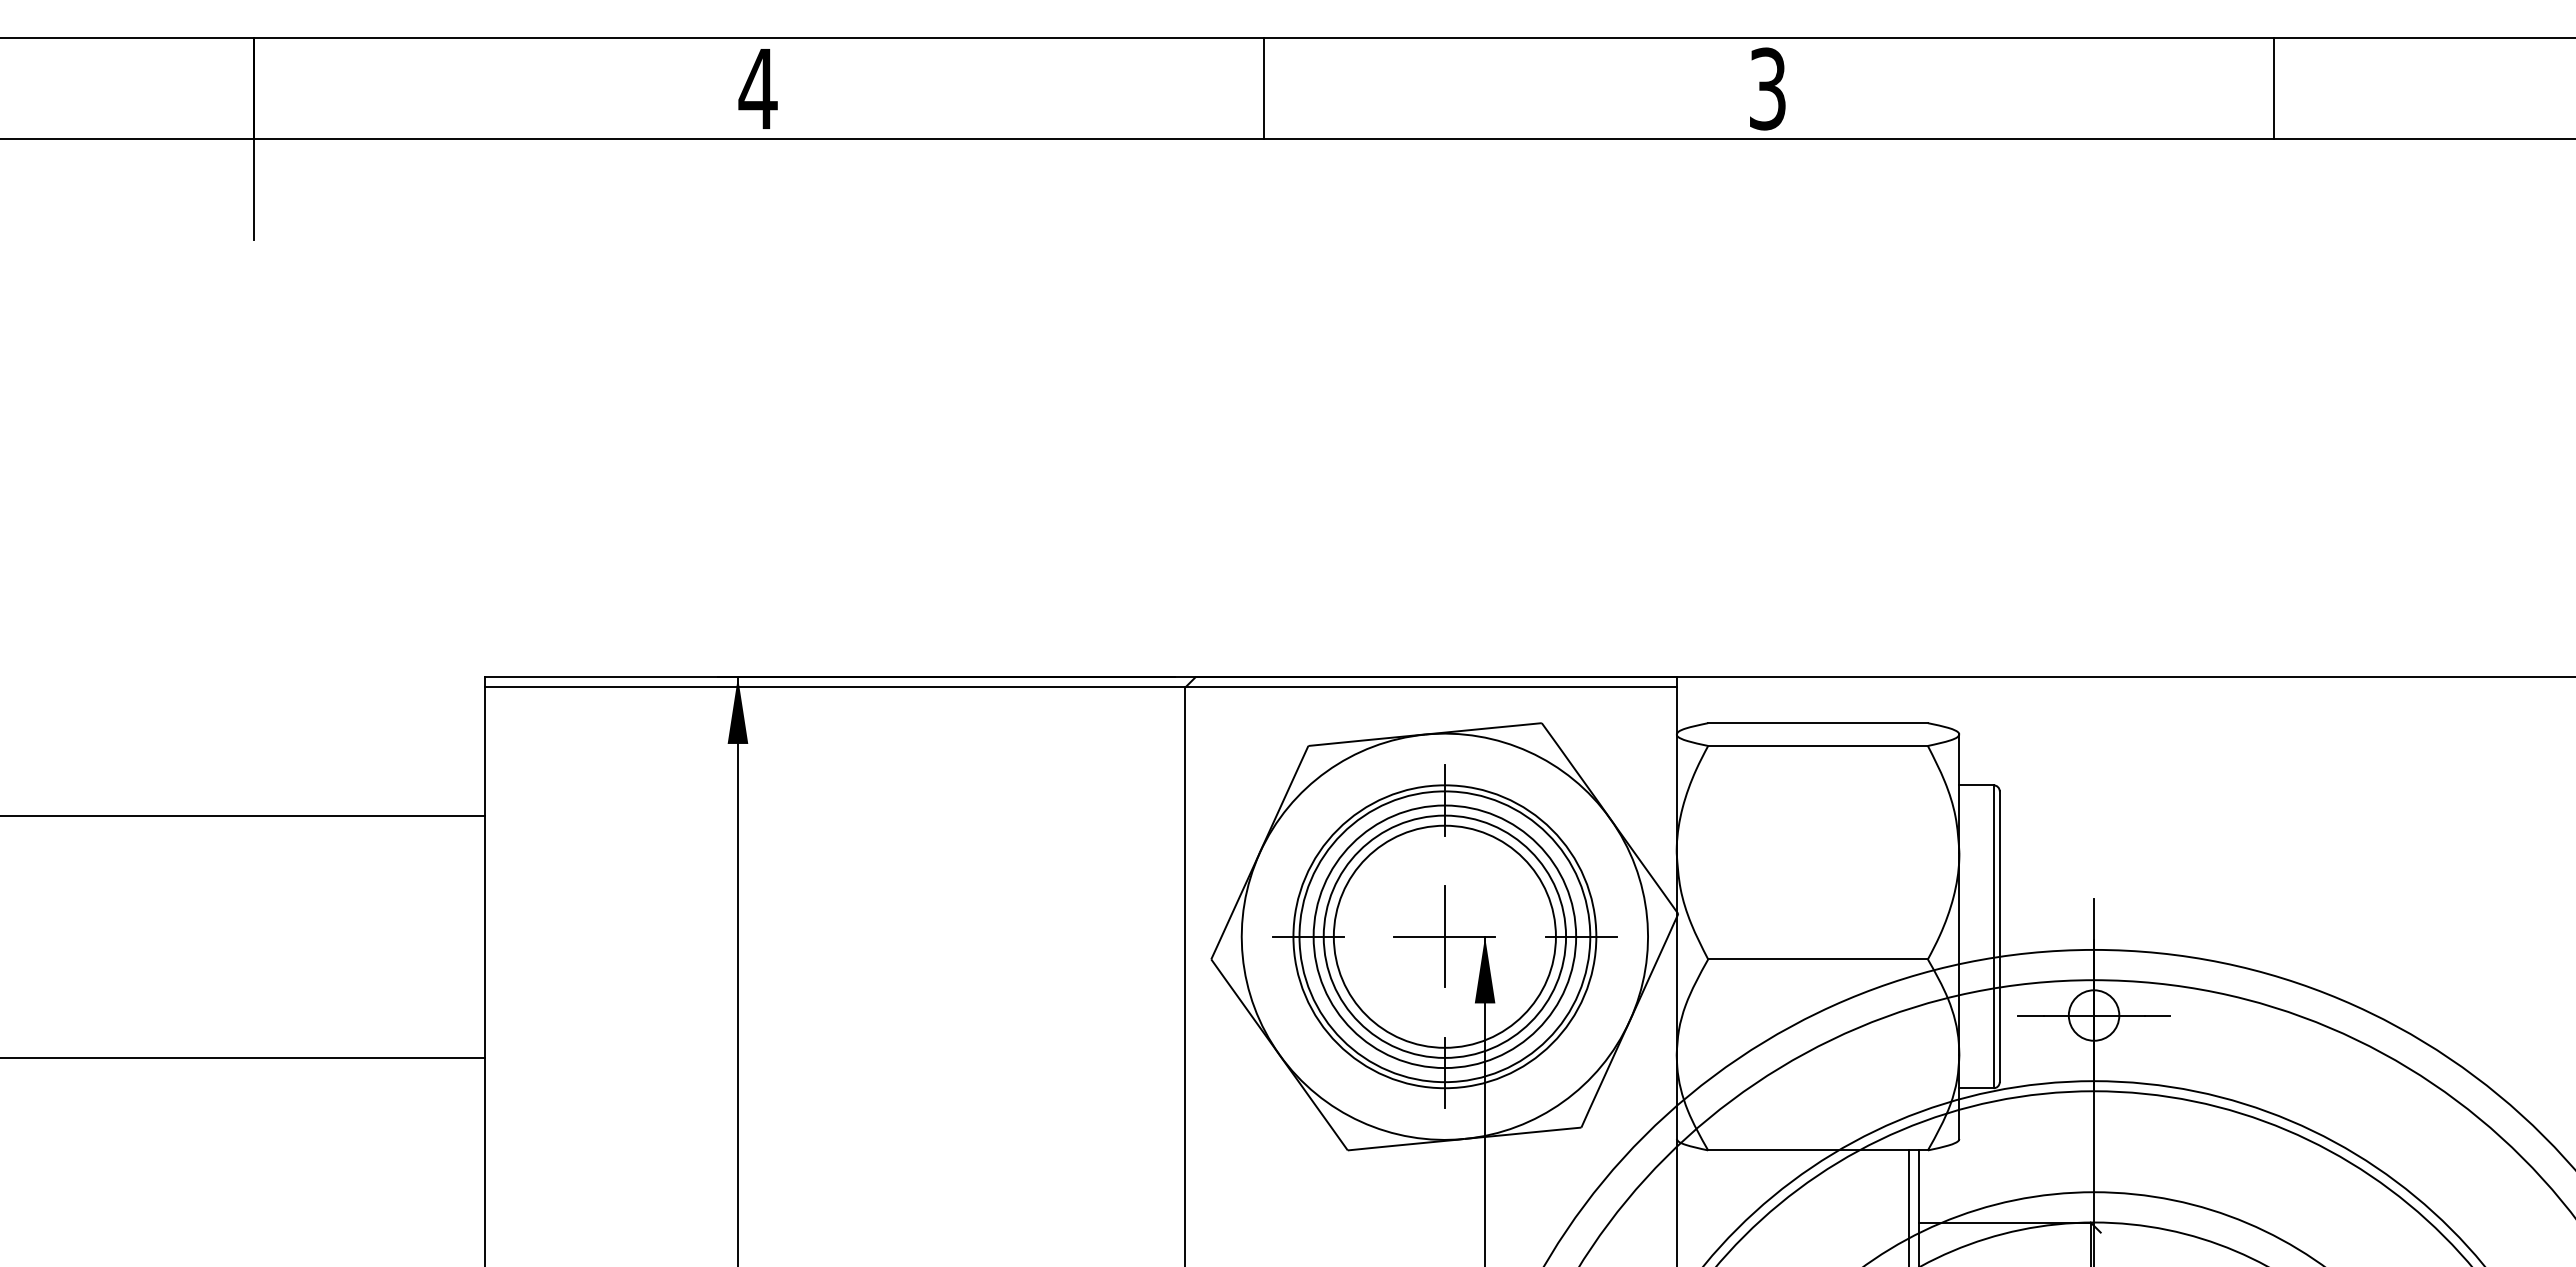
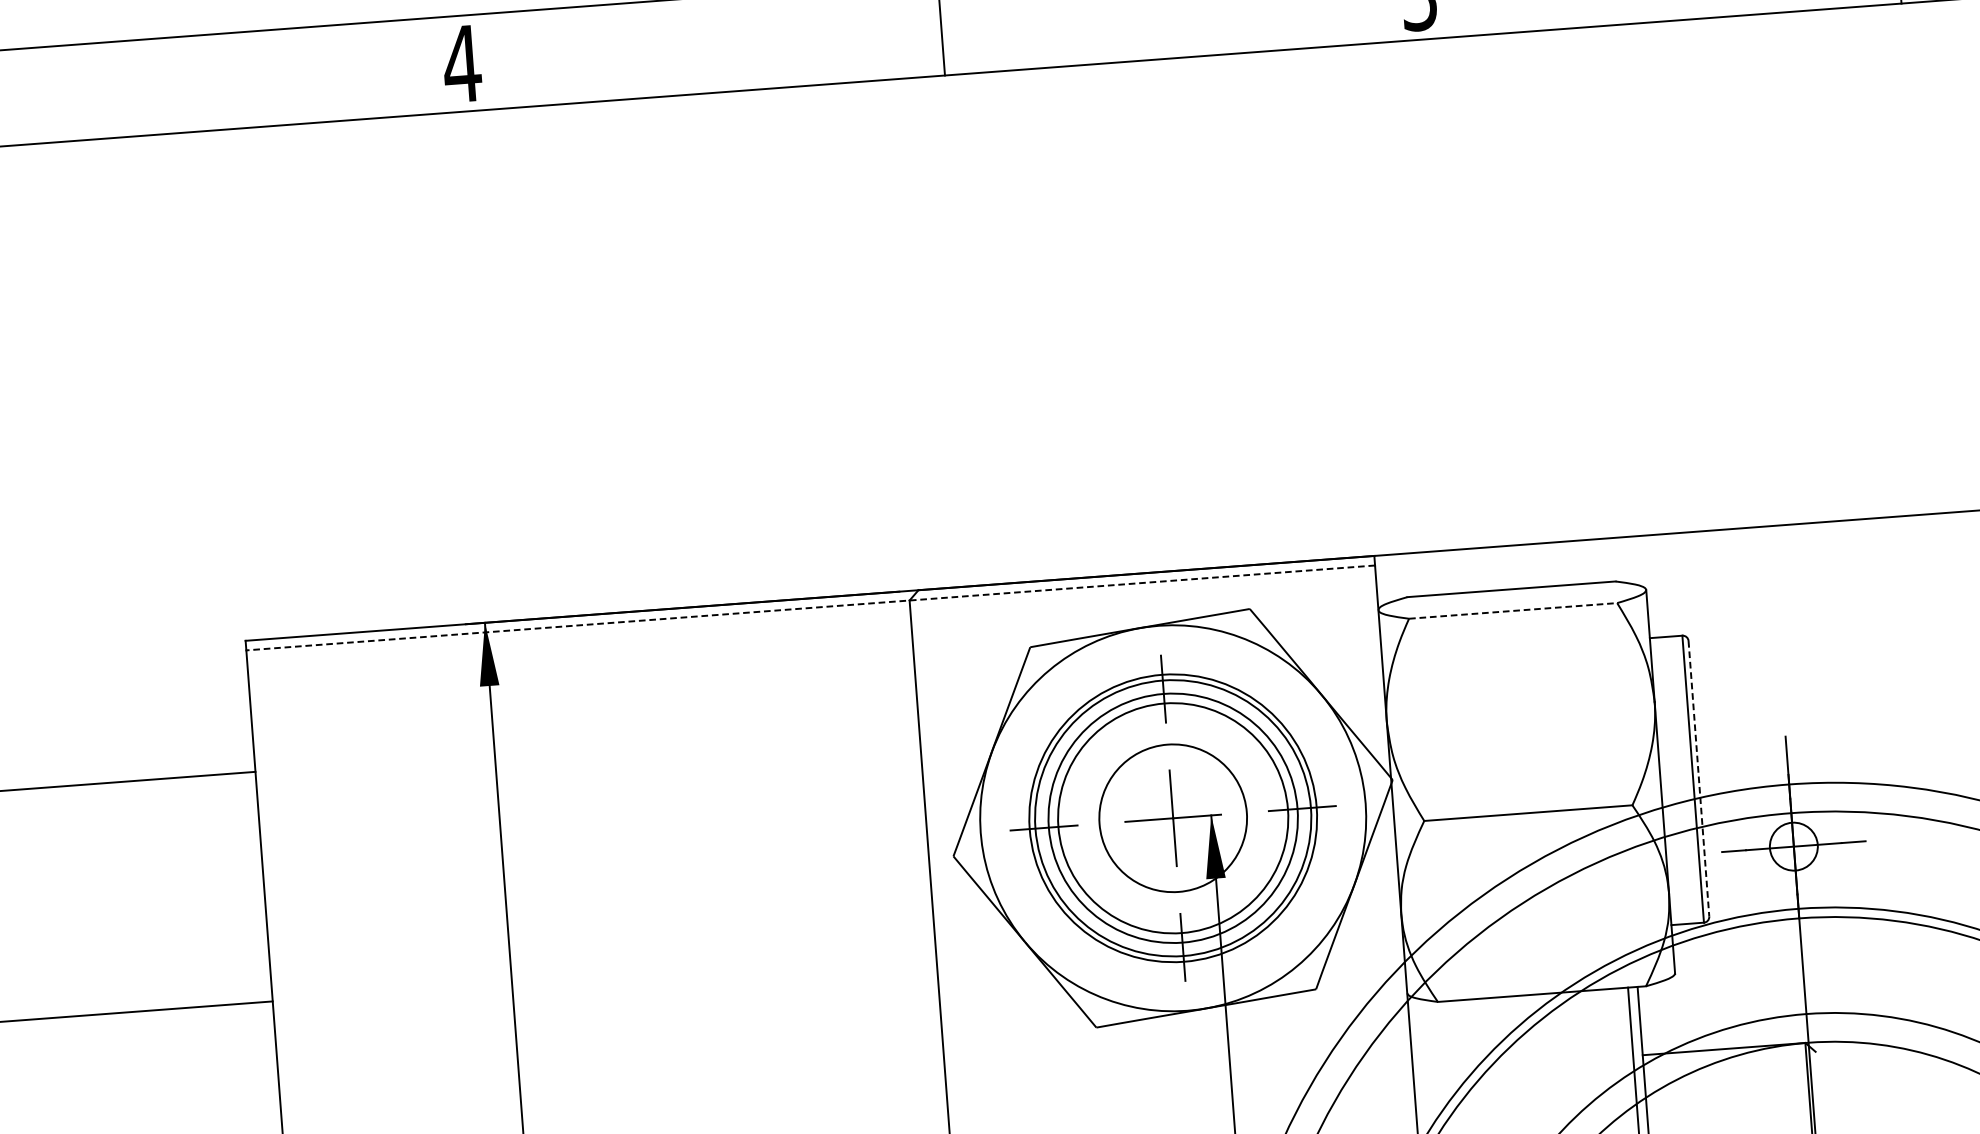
line: (1081, 687) -> (811, 608), solid -> dashed
line: (1818, 745) -> (1513, 610), solid -> dashed
circle: (1444, 936) -> (1172, 818), size x0.7
line: (1999, 937) -> (1698, 779), solid -> dashed

